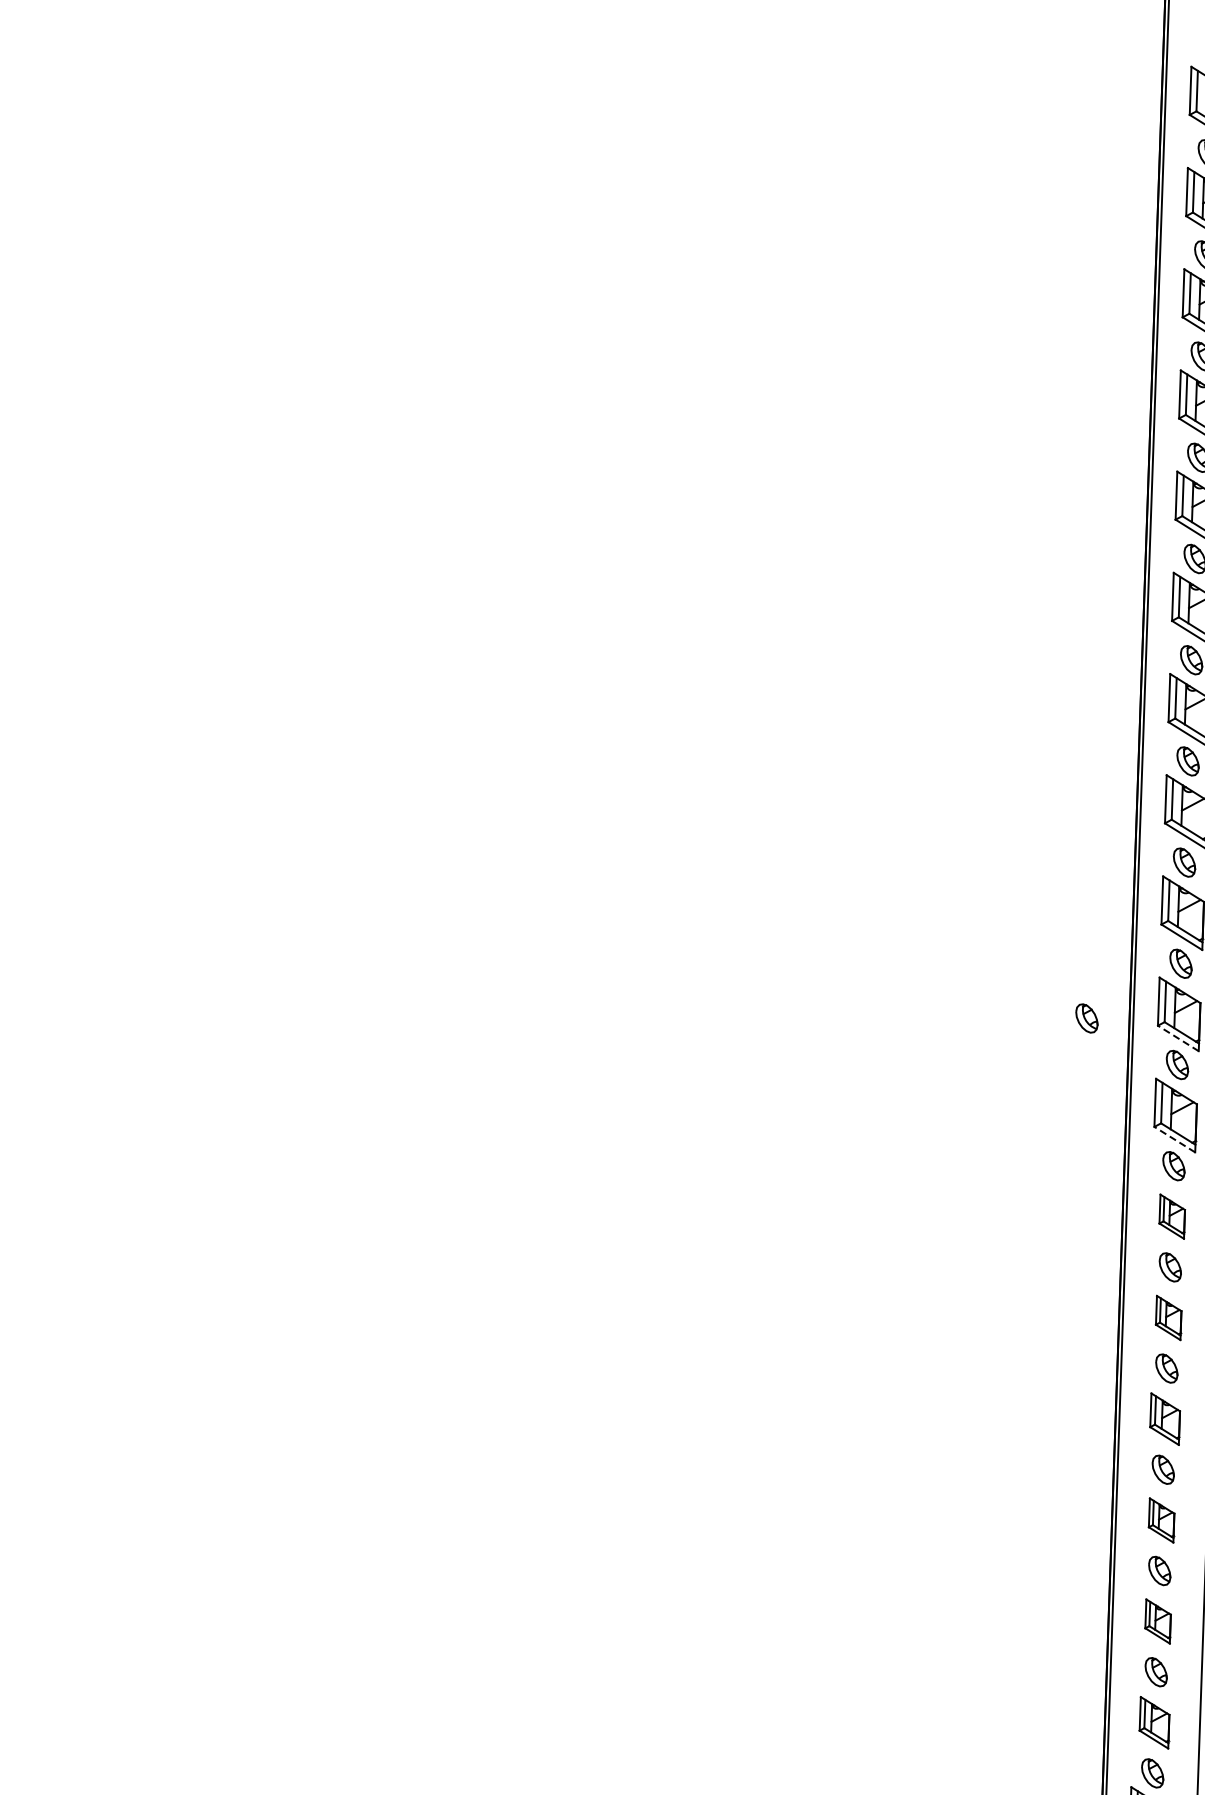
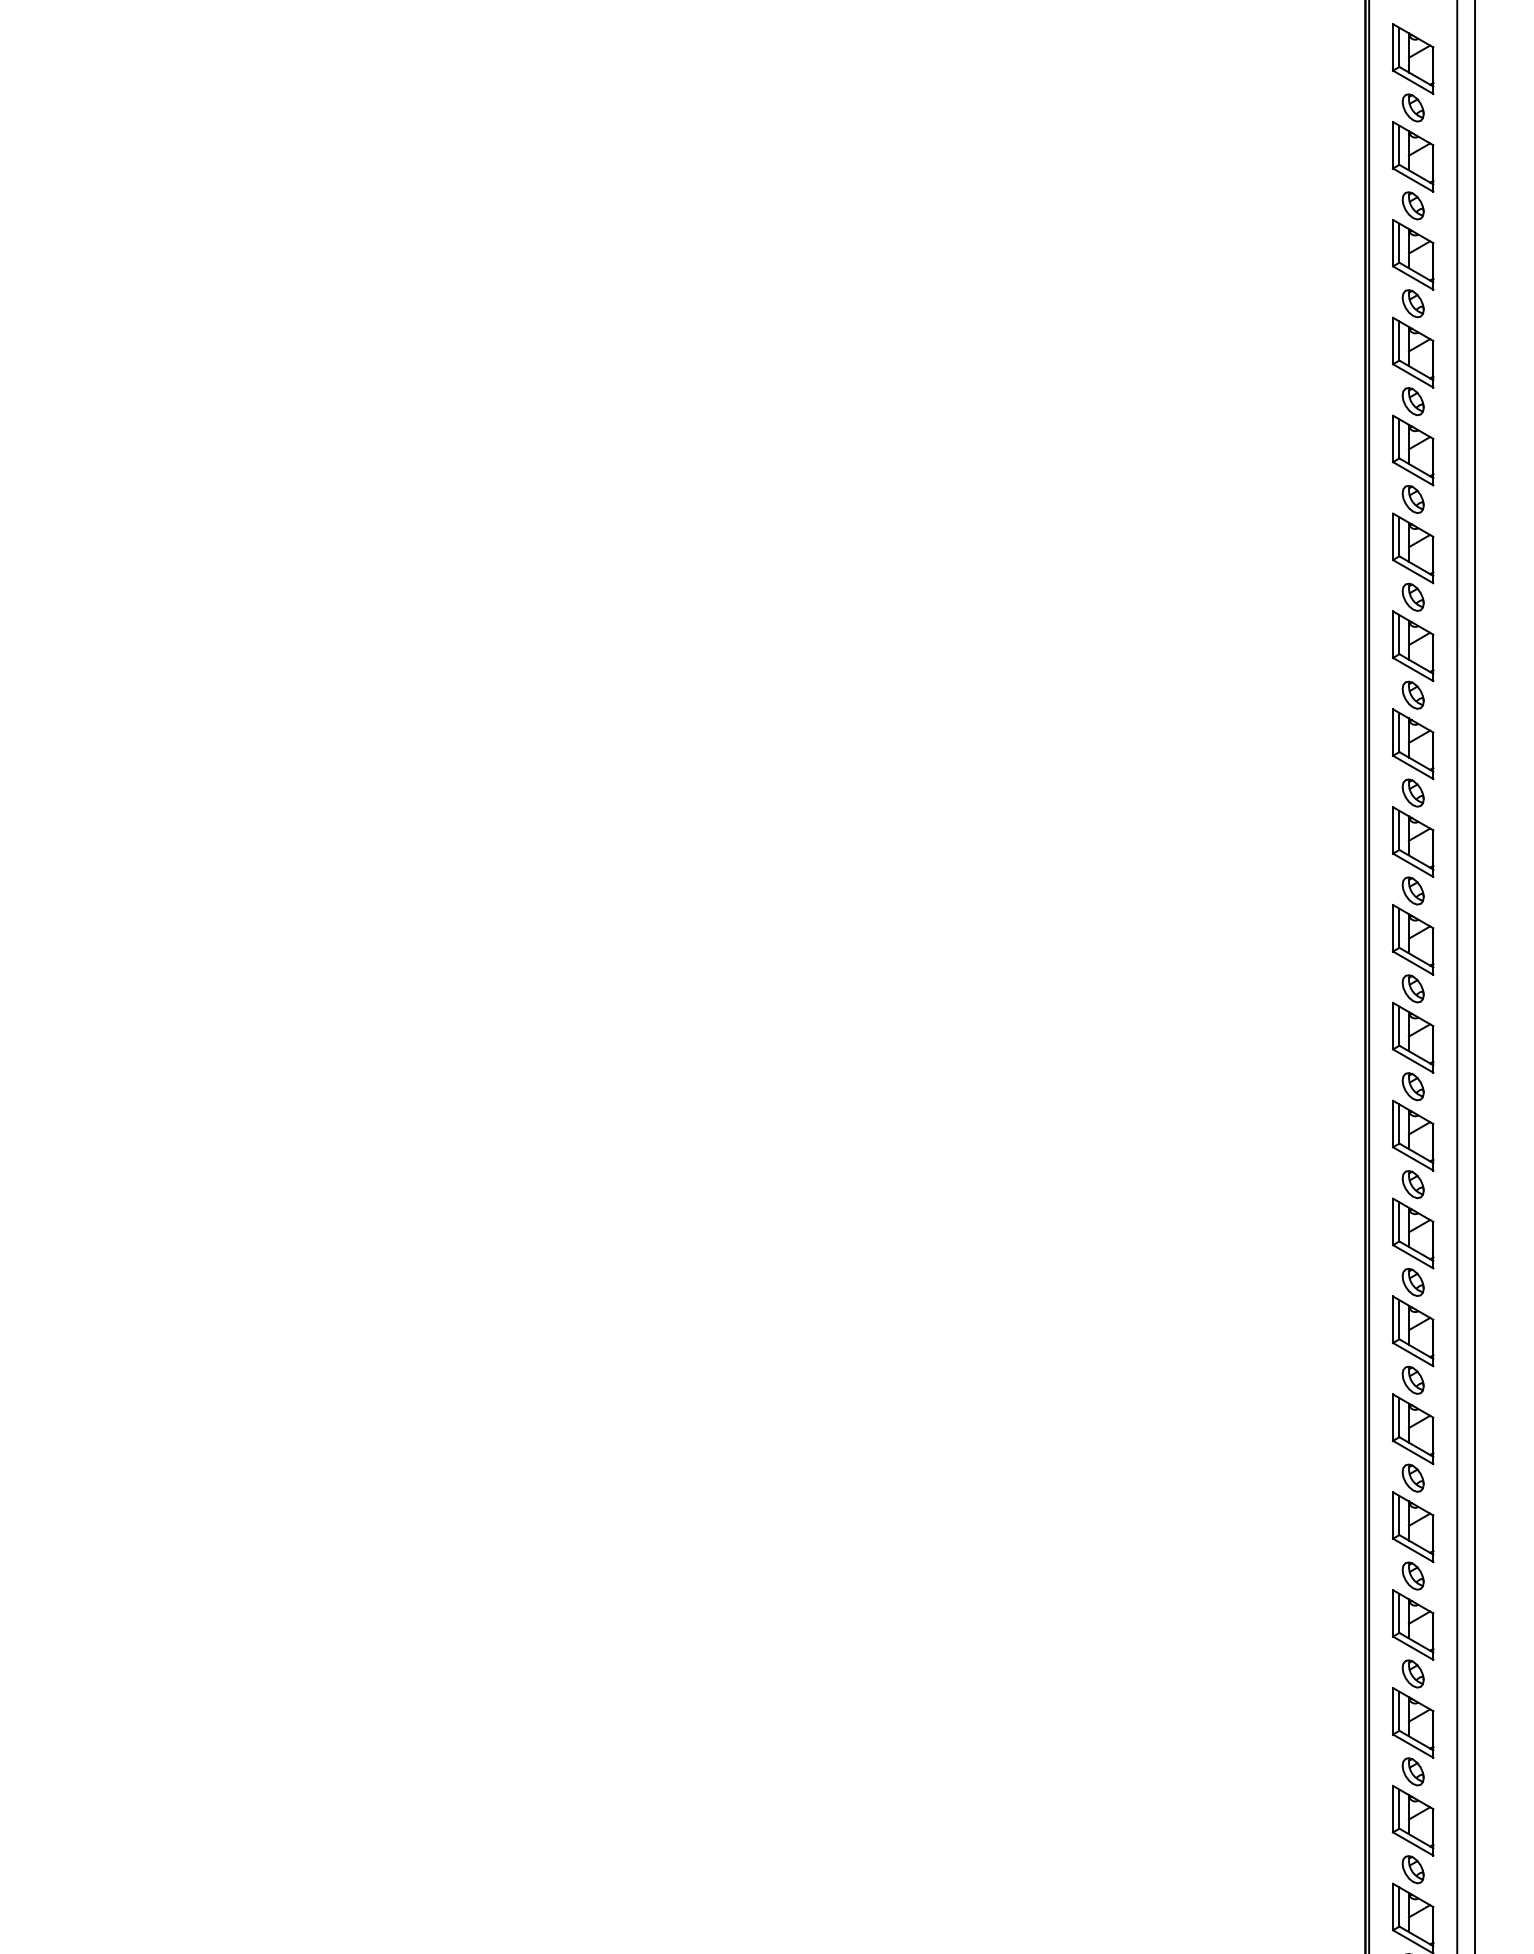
part: (1086, 1017) -> (1323, 946), removed
line: (1177, 1037) -> (1412, 962), dashed -> solid
line: (1174, 1139) -> (1412, 1060), dashed -> solid
part: (1172, 1216) -> (1413, 1135), size x1.67
part: (1168, 1317) -> (1413, 1233), size x1.67
part: (1165, 1419) -> (1413, 1331), size x1.43
part: (1161, 1520) -> (1413, 1429), size x1.67
part: (1158, 1620) -> (1413, 1526), size x1.67
part: (1154, 1722) -> (1413, 1624), size x1.43

